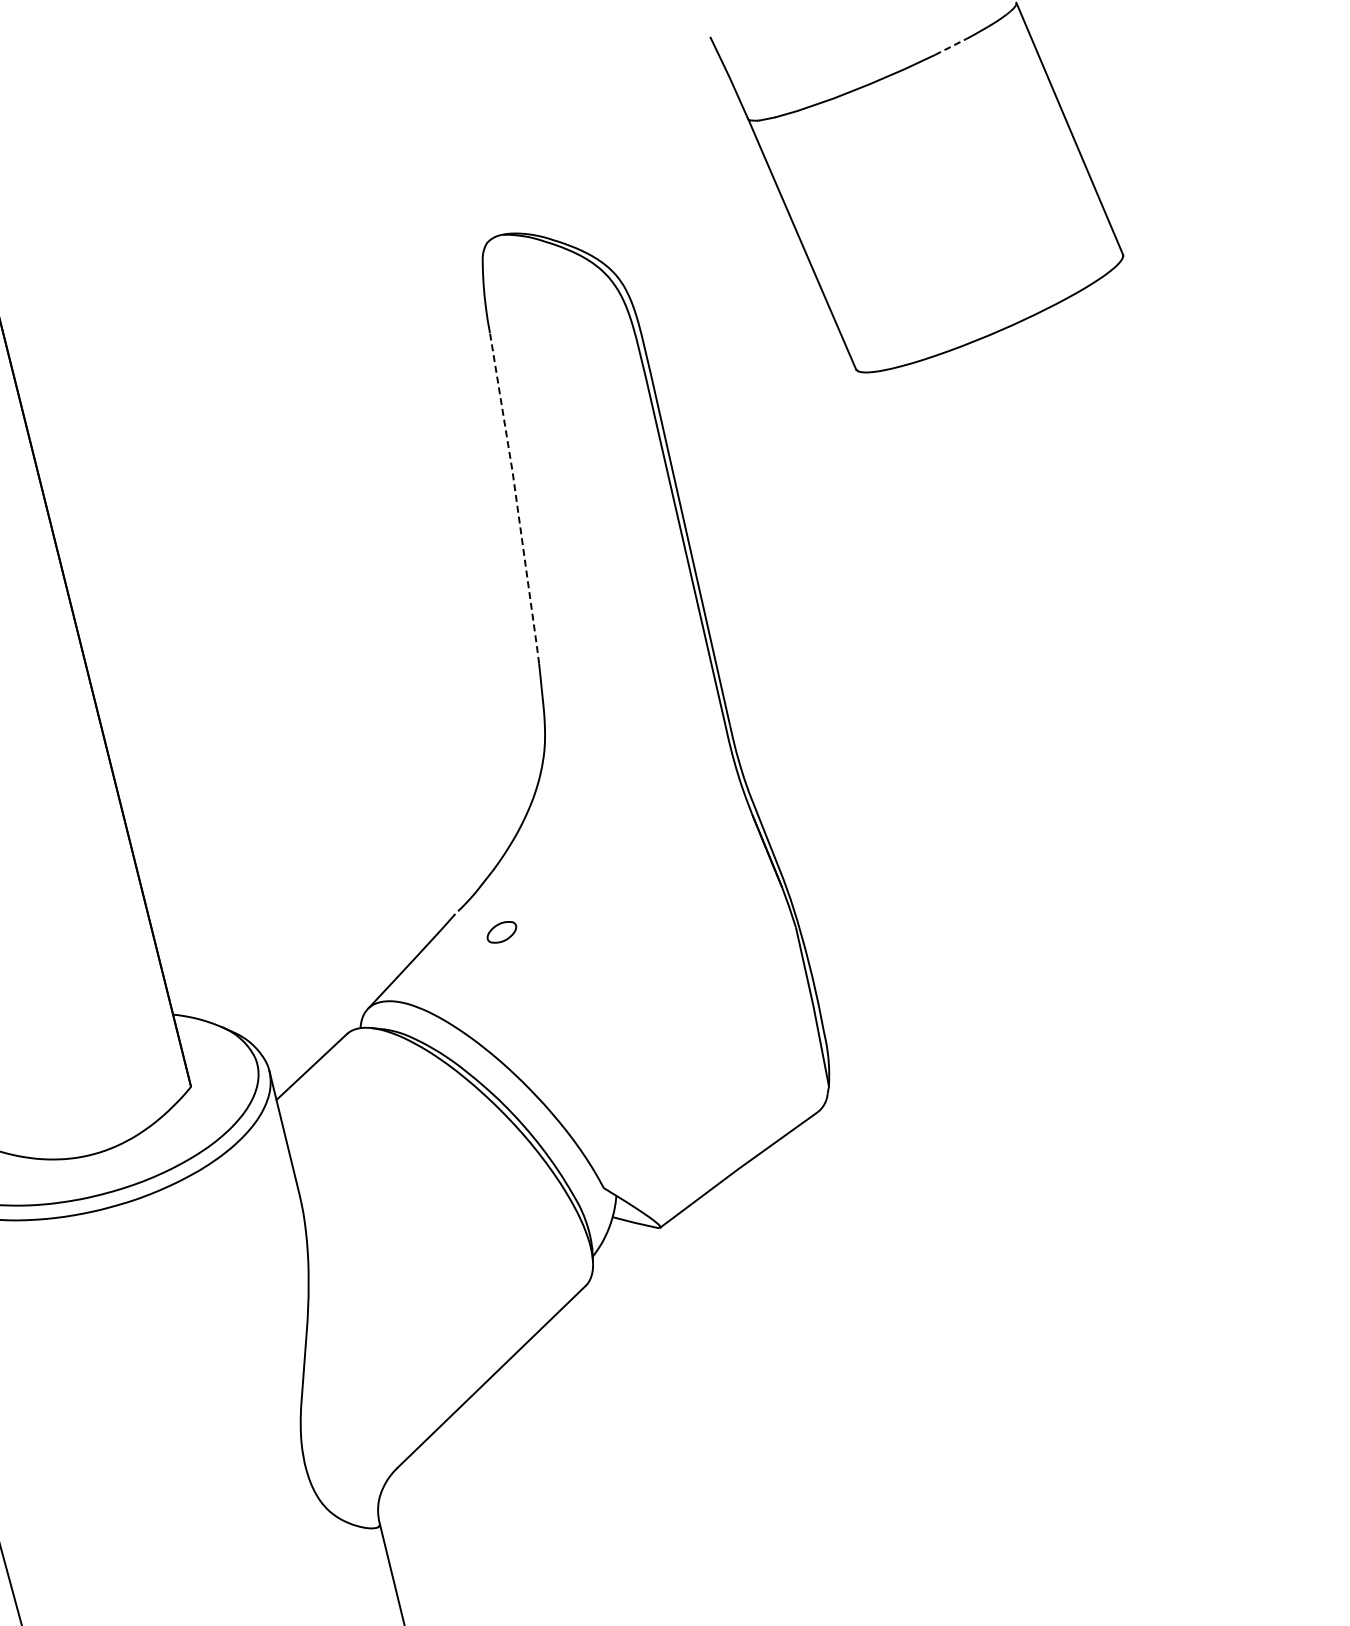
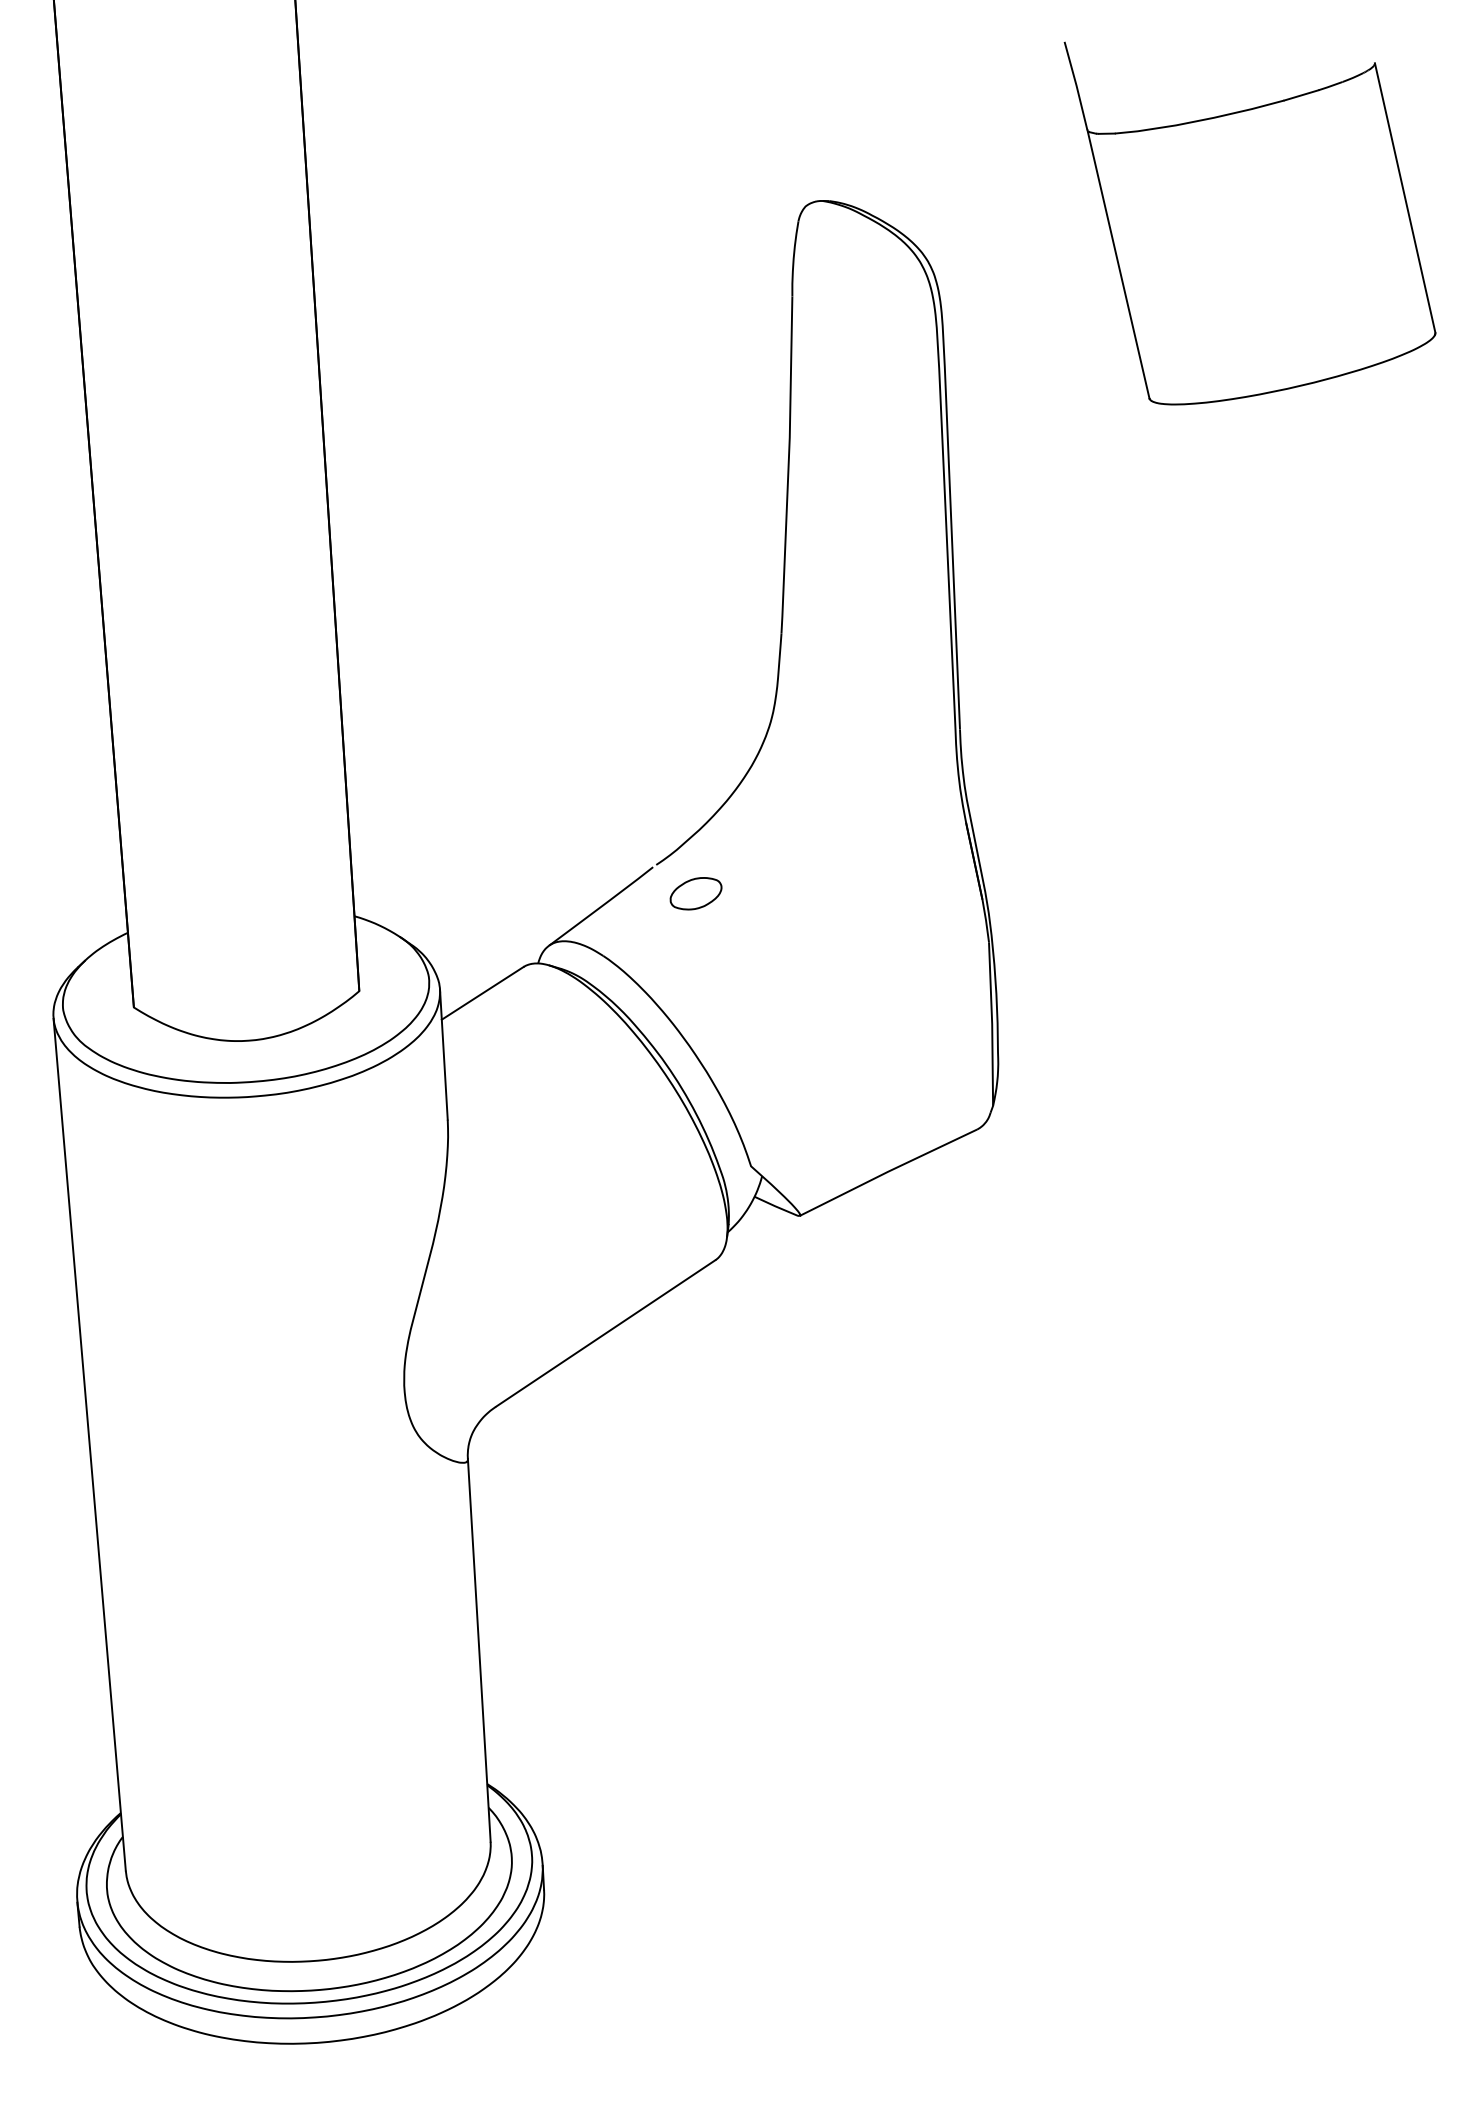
line: (950, 47) -> (1301, 95), dashed -> solid
line: (516, 498) -> (788, 465), dashed -> solid
part: (501, 932) -> (695, 893), size x1.67

